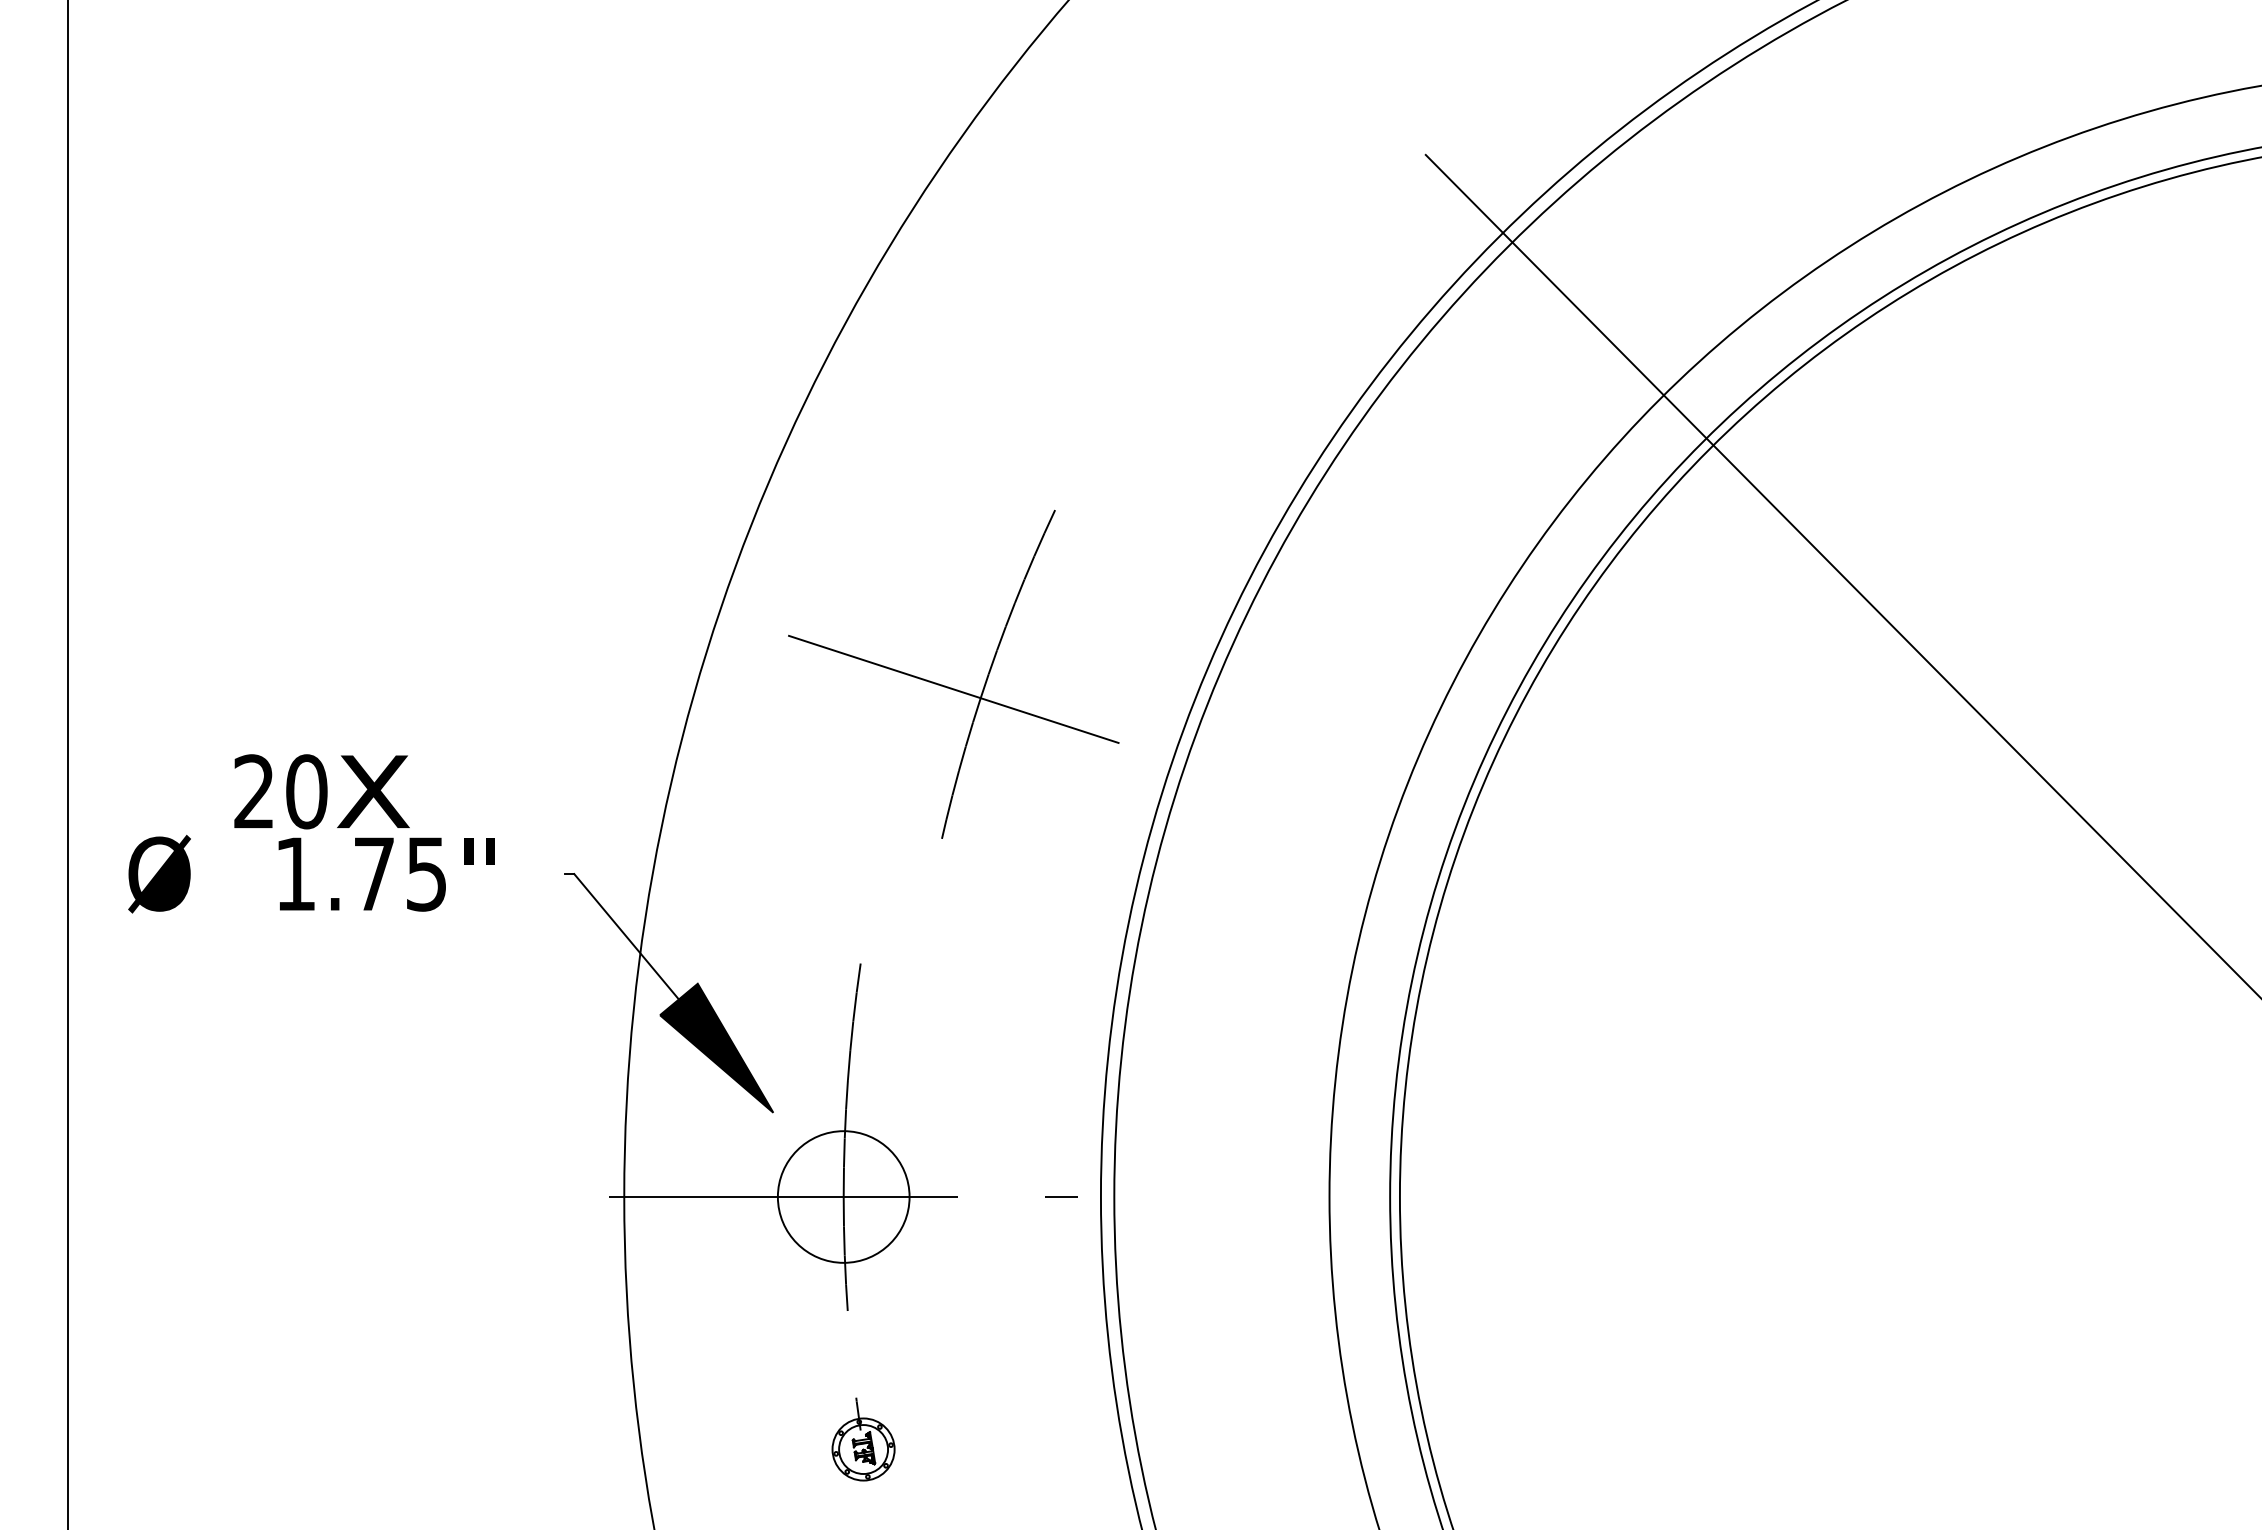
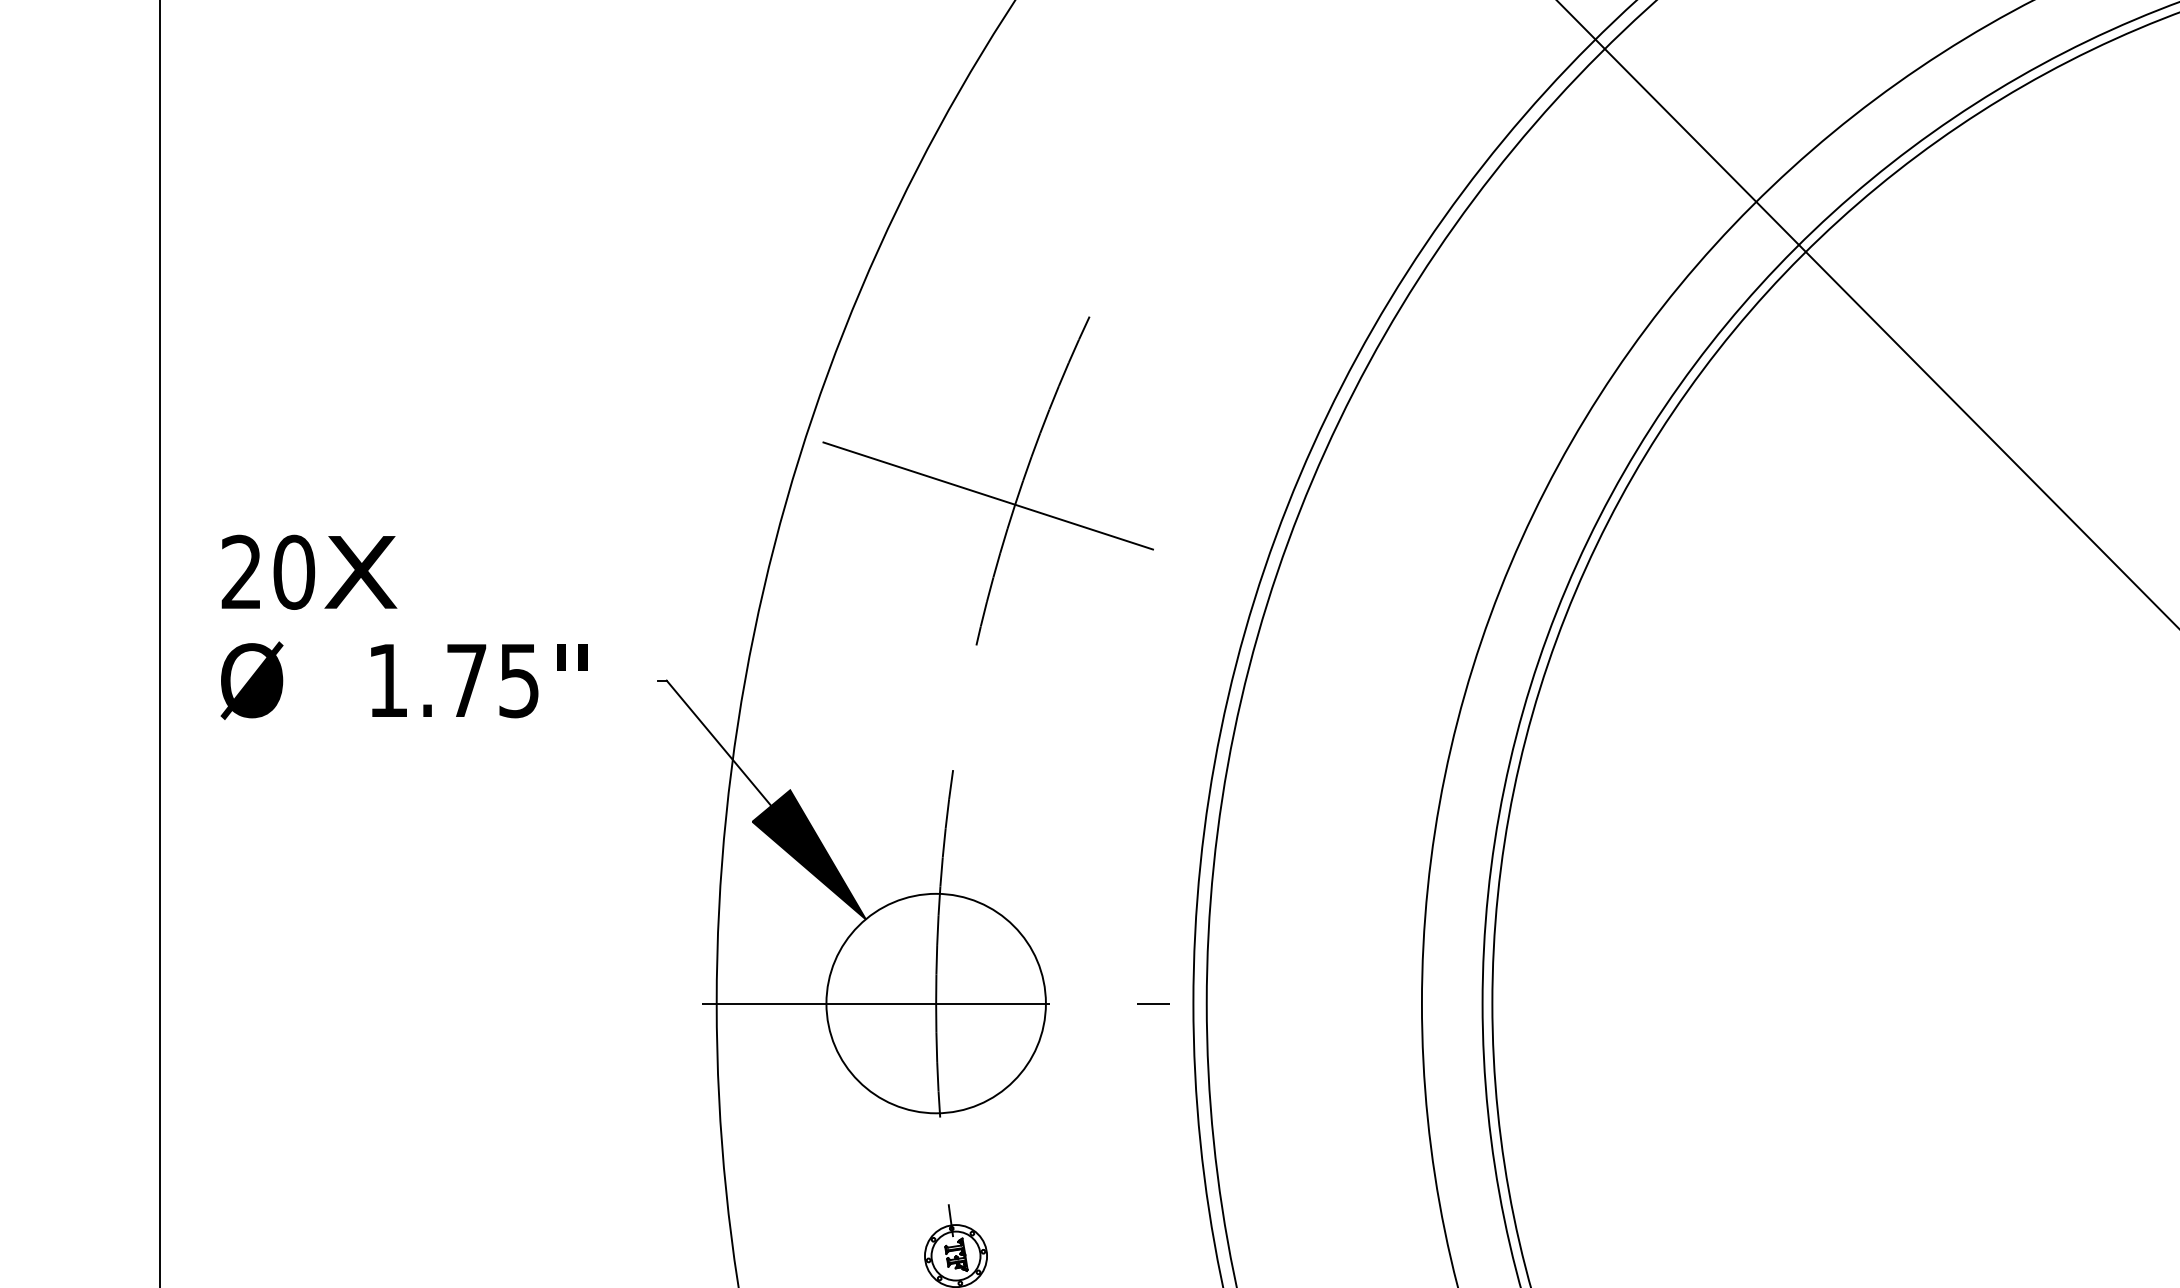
part: (948, 686) -> (982, 493), moved
text: (321, 791) -> (308, 572), moved
circle: (843, 1196) -> (935, 1003), size x1.67

